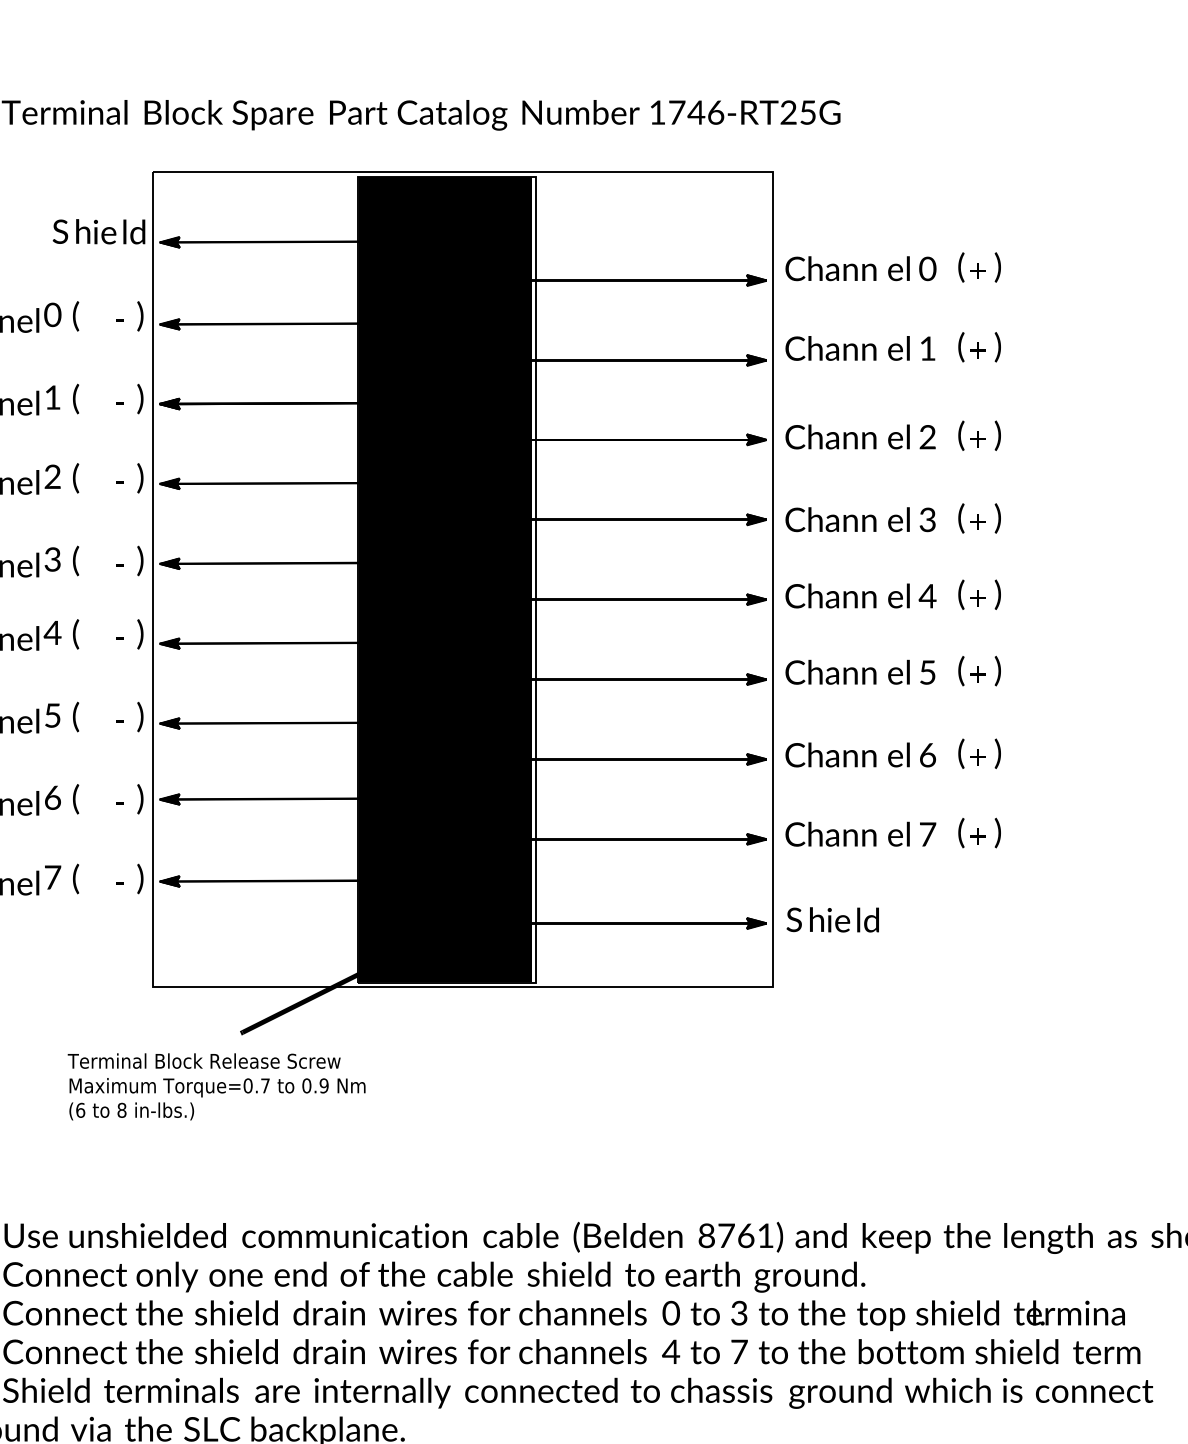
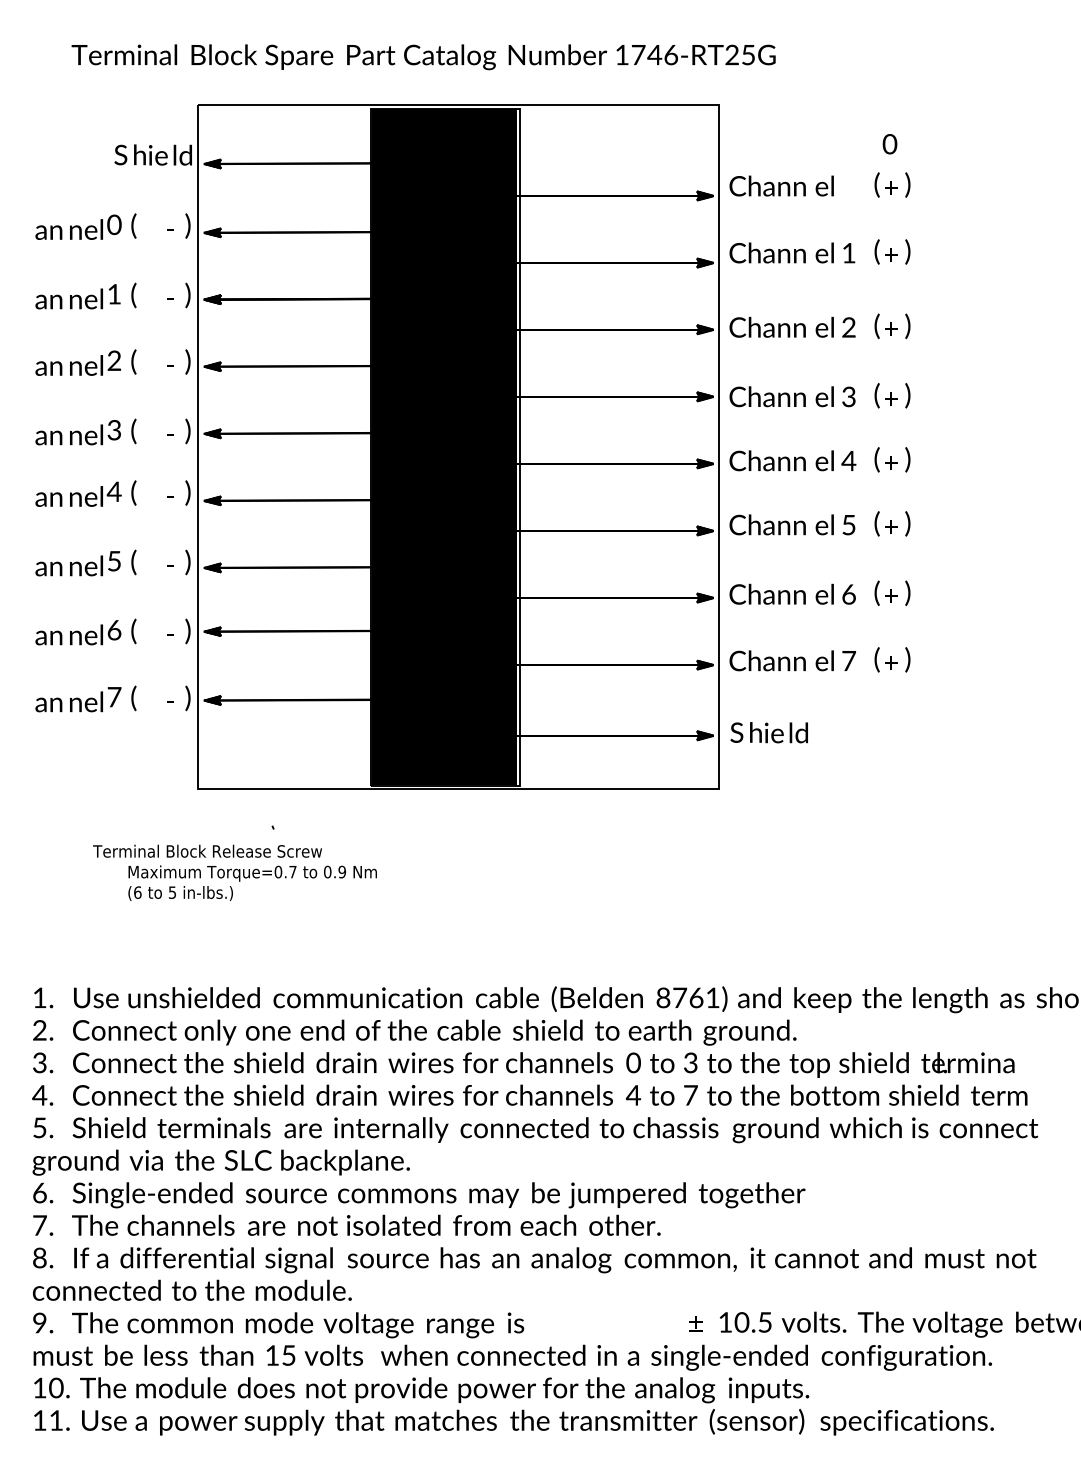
text: (927, 269) -> (889, 144), moved
fill: (316, 995) -> (335, 796), removed
text: (204, 1060) -> (207, 850), moved
text: (121, 1110) -> (172, 892), 8 -> 5

